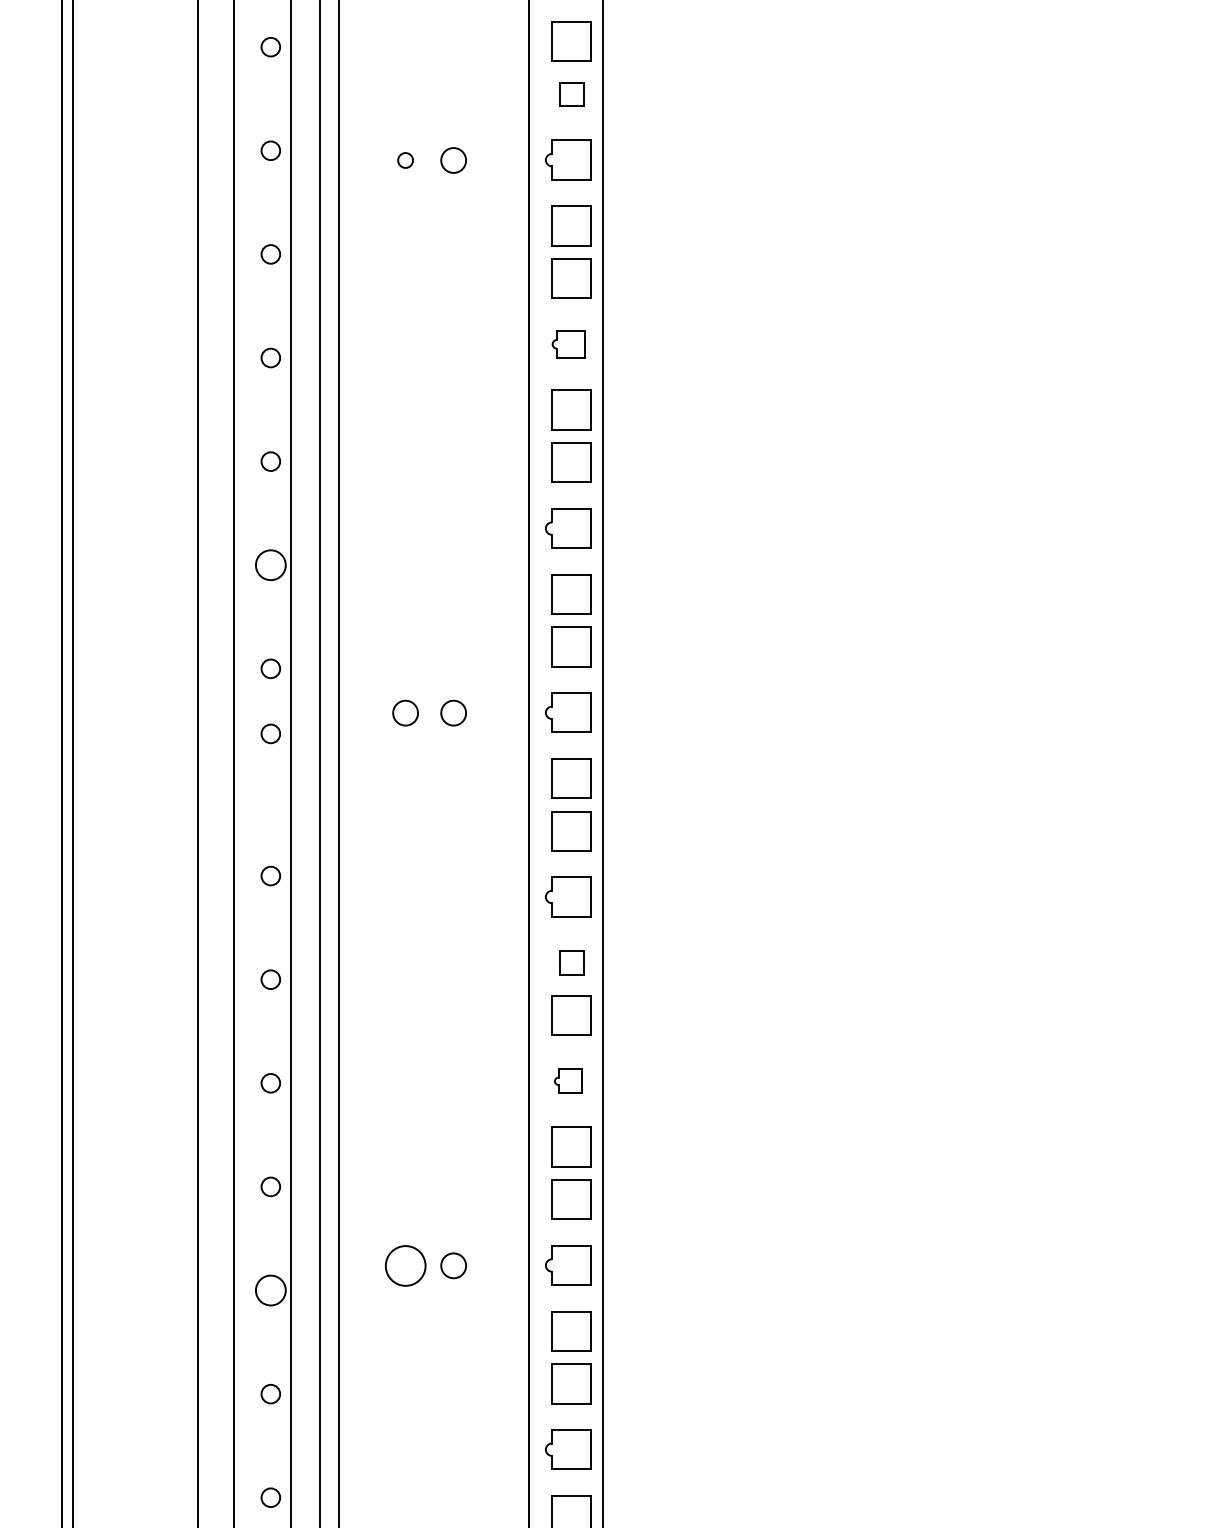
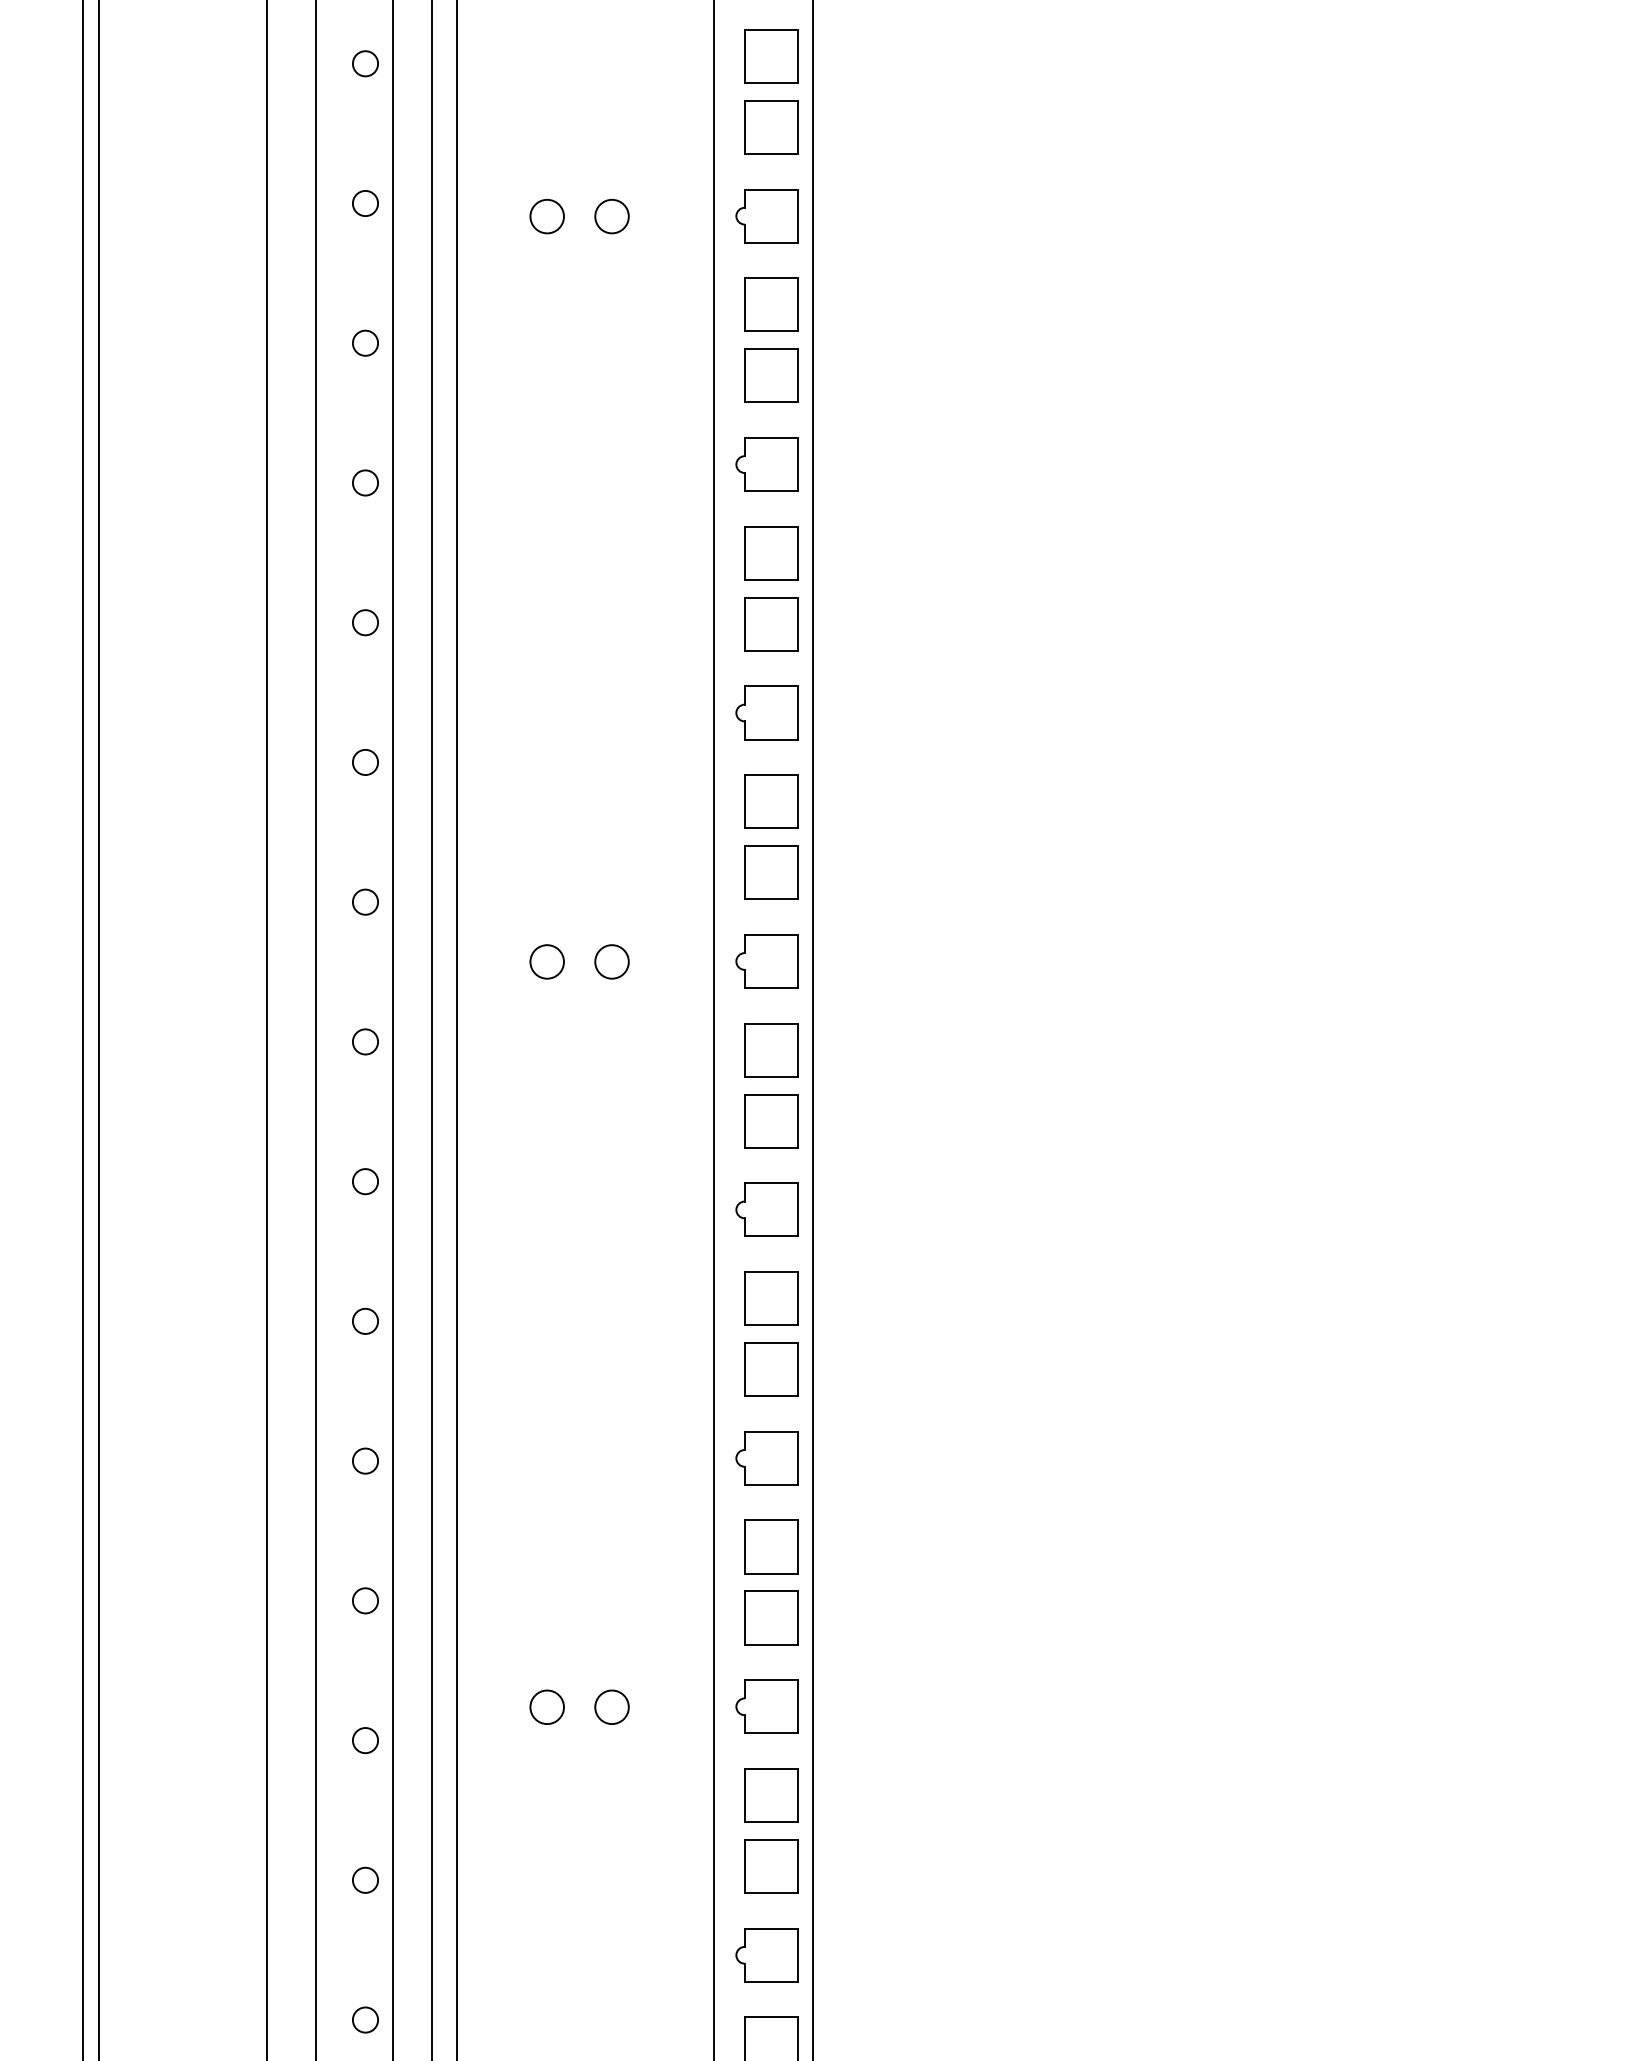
part: (571, 94) -> (771, 127), size x1.67
circle: (405, 160) -> (546, 216), size x1.67
part: (568, 344) -> (766, 464), size x1.43
circle: (270, 565) -> (365, 762), size x0.62
circle: (270, 733) -> (365, 1041), moved
part: (571, 962) -> (771, 1298), size x1.67
part: (568, 1081) -> (766, 1458), size x1.67
circle: (405, 1265) -> (546, 1706), size x0.62
circle: (270, 1290) -> (365, 1740), size x0.62

